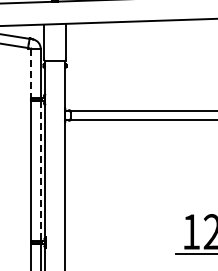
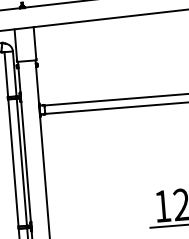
line: (31, 73) -> (6, 74), dashed -> solid
line: (40, 171) -> (21, 162), dashed -> solid

